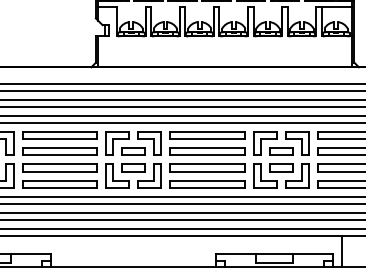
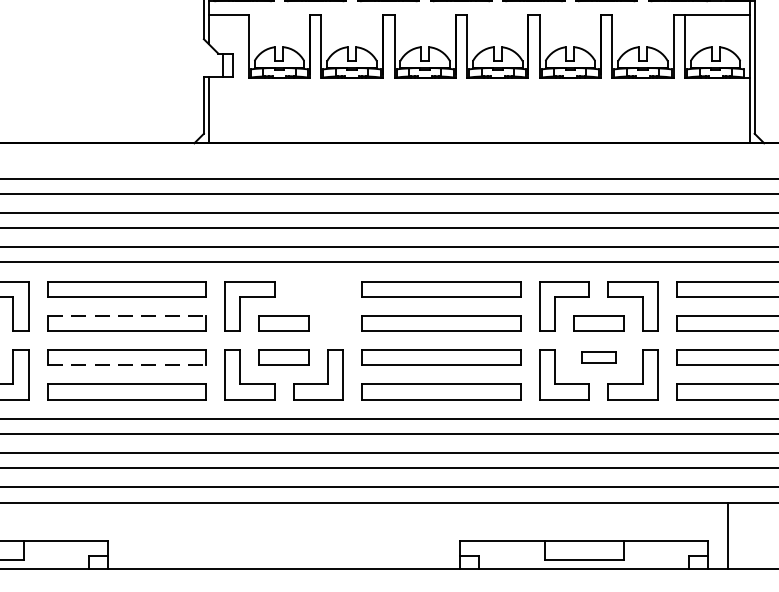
part: (149, 143) -> (318, 305), removed
line: (60, 148) -> (128, 316), solid -> dashed
part: (281, 167) -> (599, 356), size x0.7
line: (60, 171) -> (128, 365), solid -> dashed

